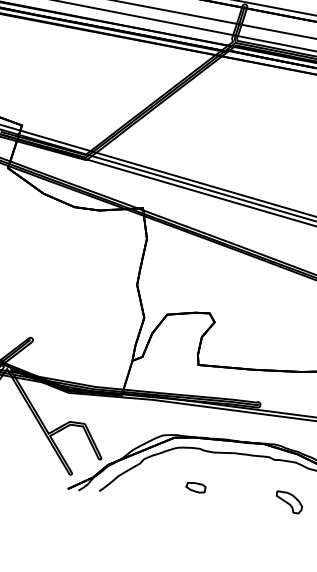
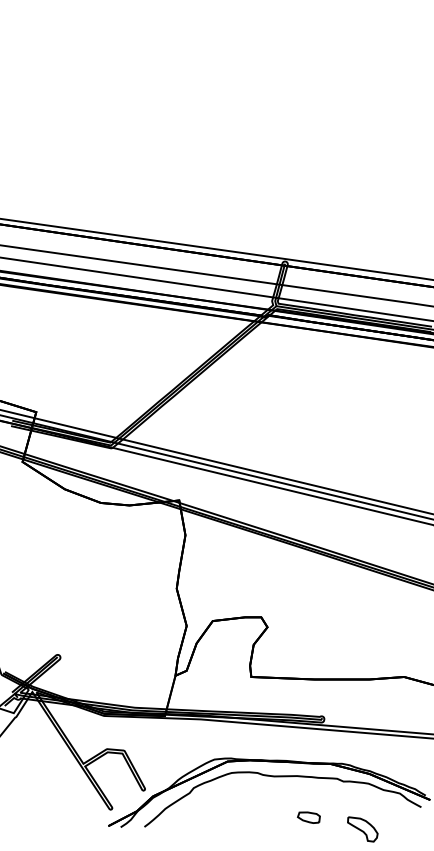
part: (195, 487) -> (308, 817), moved

